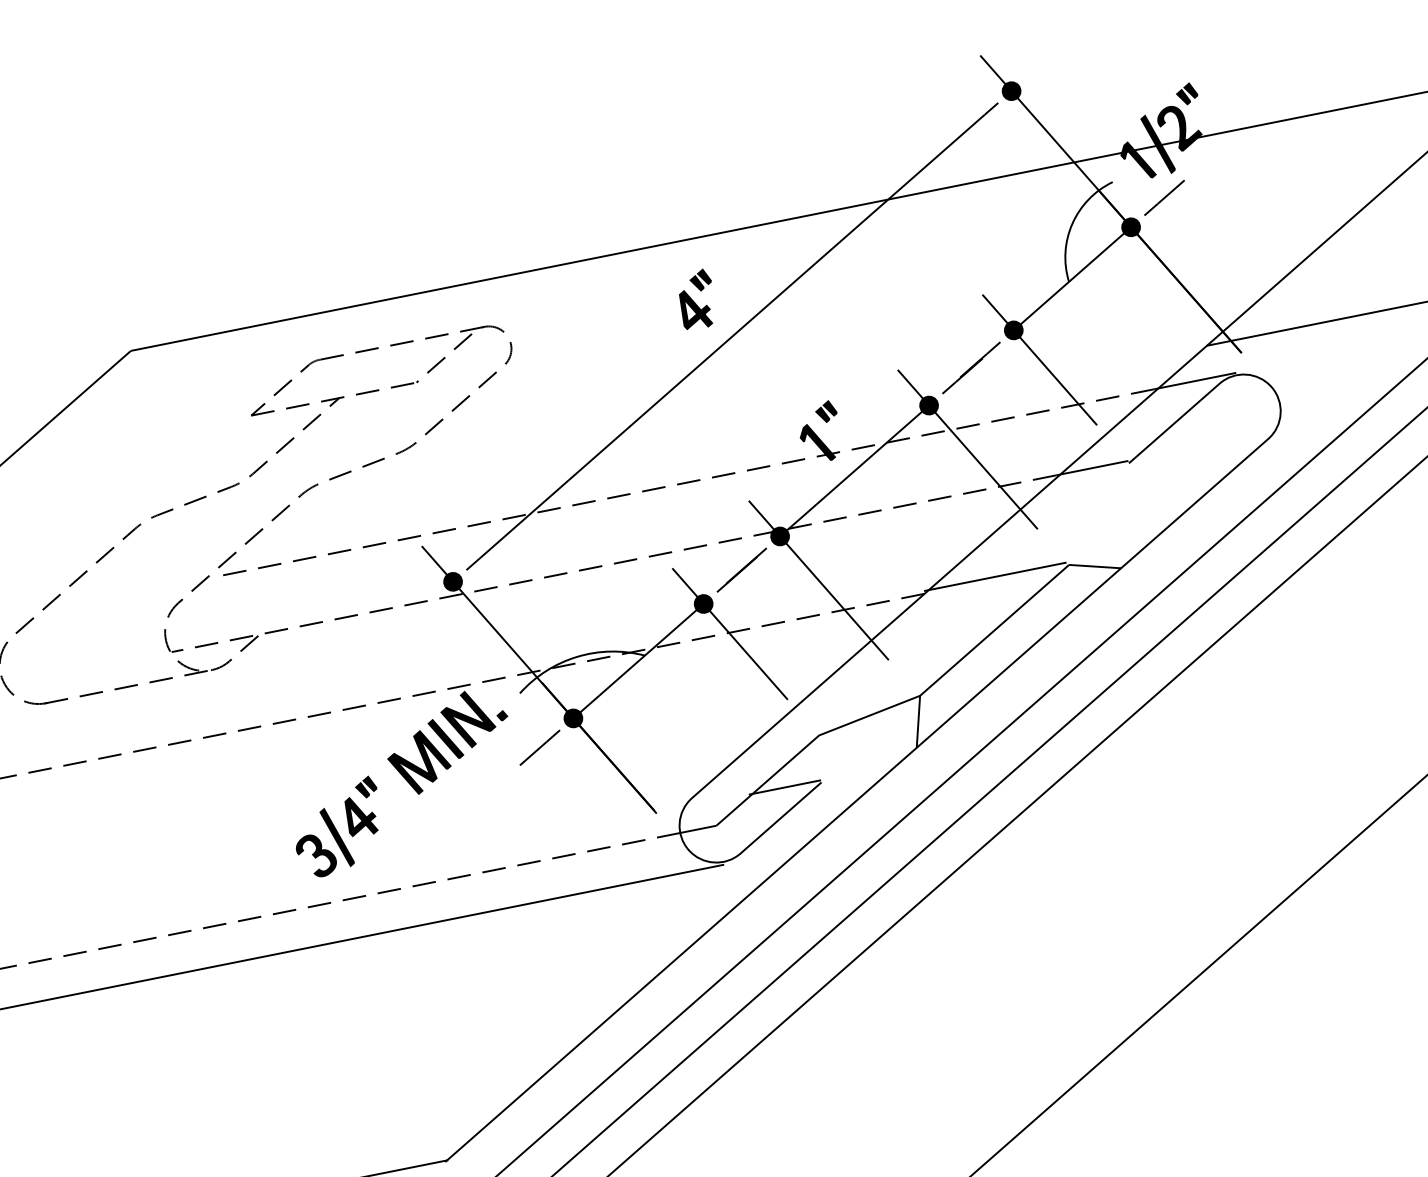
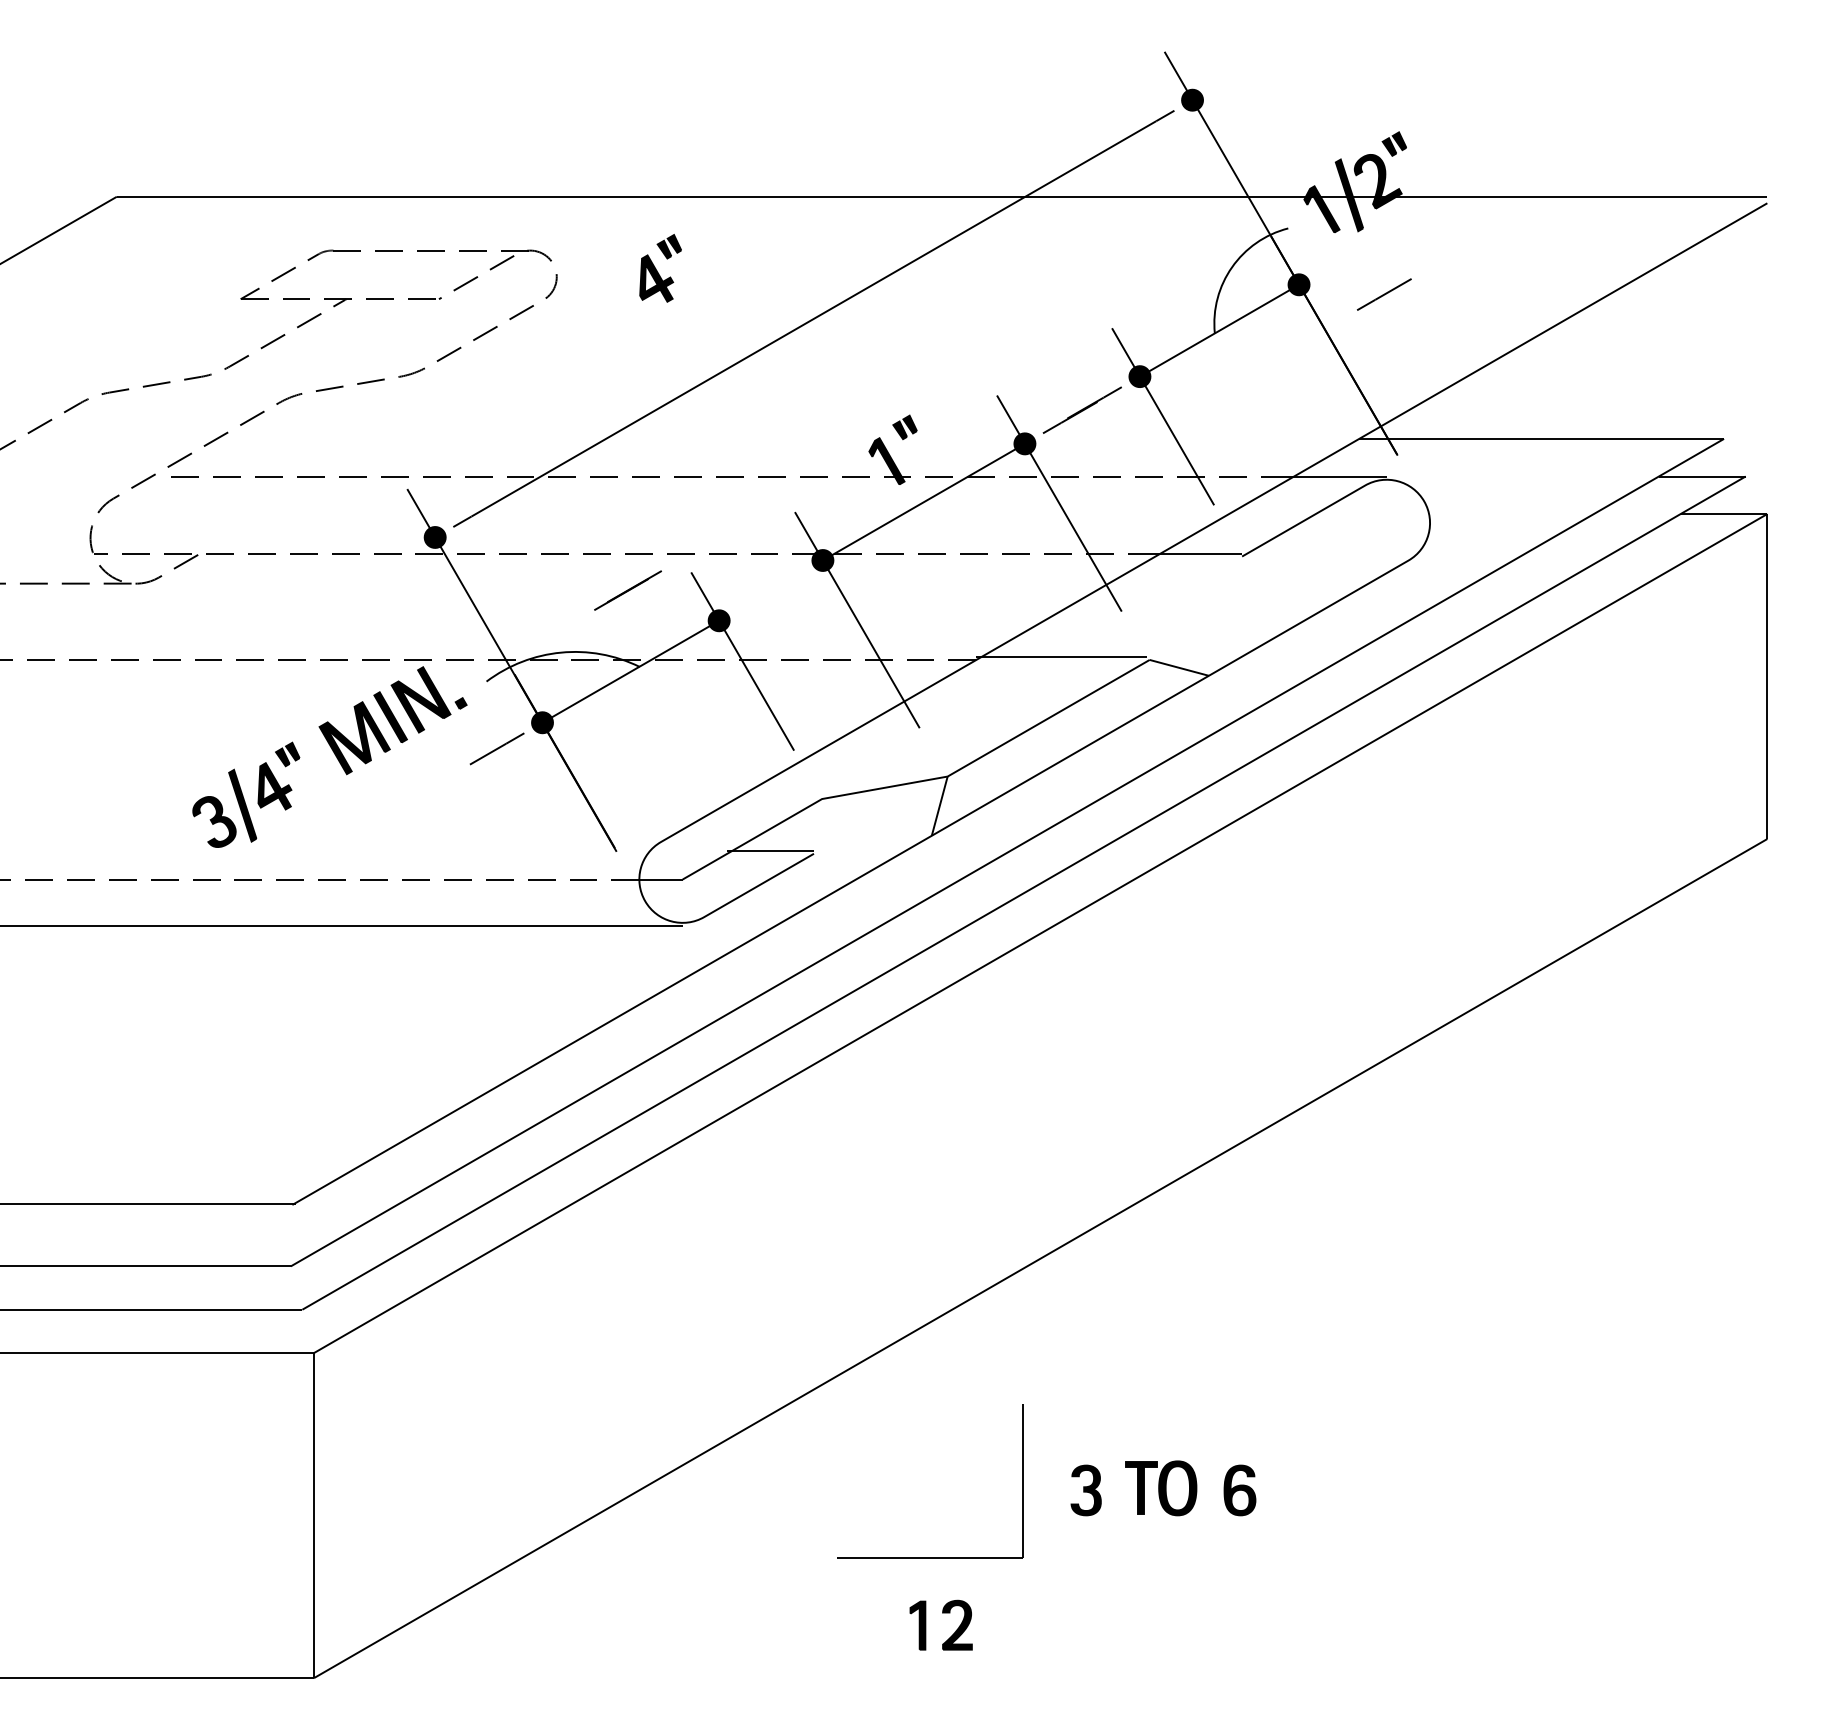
line: (1164, 197) -> (1384, 294), moved
part: (696, 299) -> (660, 268), moved
line: (741, 570) -> (627, 590), moved

